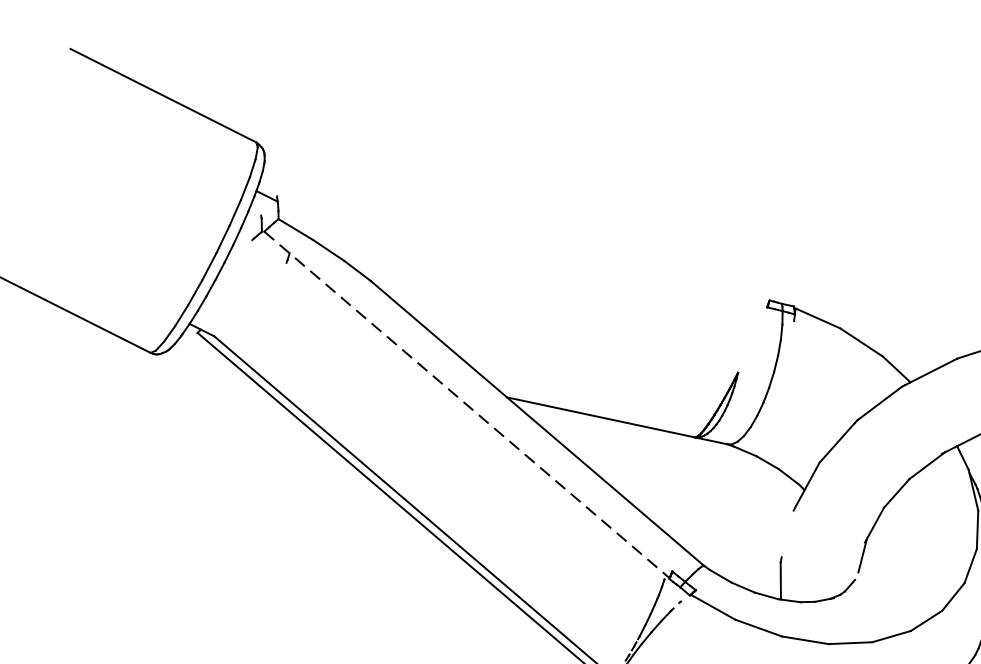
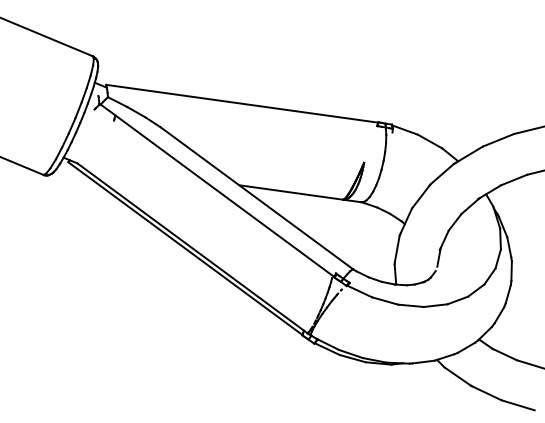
line: (523, 248) -> (242, 103), added
line: (466, 404) -> (217, 190), dashed -> solid
line: (786, 533) -> (396, 248), added

